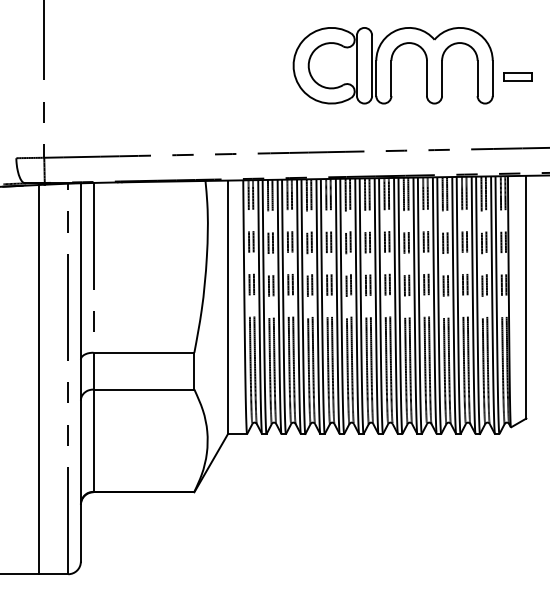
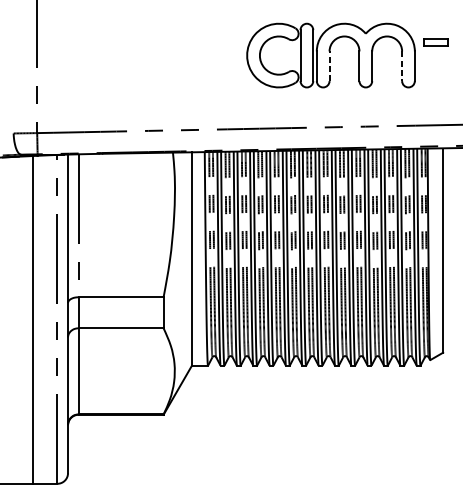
part: (517, 76) -> (435, 41), moved
line: (391, 78) -> (329, 66), solid -> dashed
line: (477, 78) -> (402, 66), solid -> dashed

